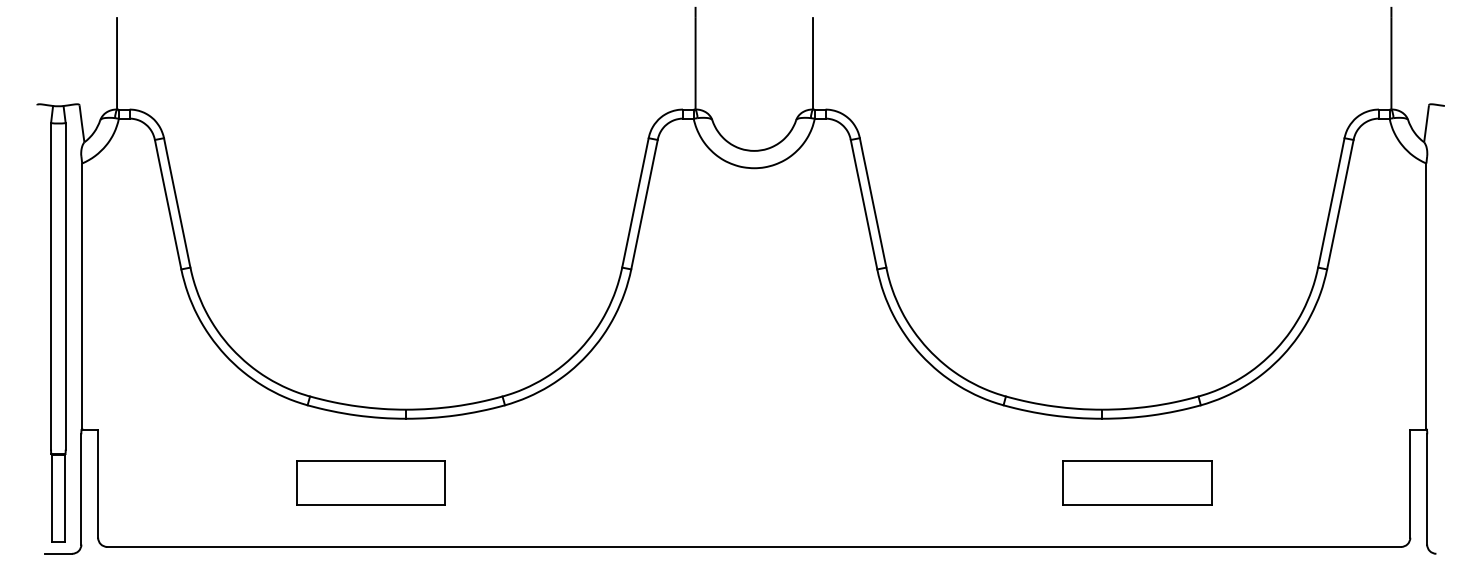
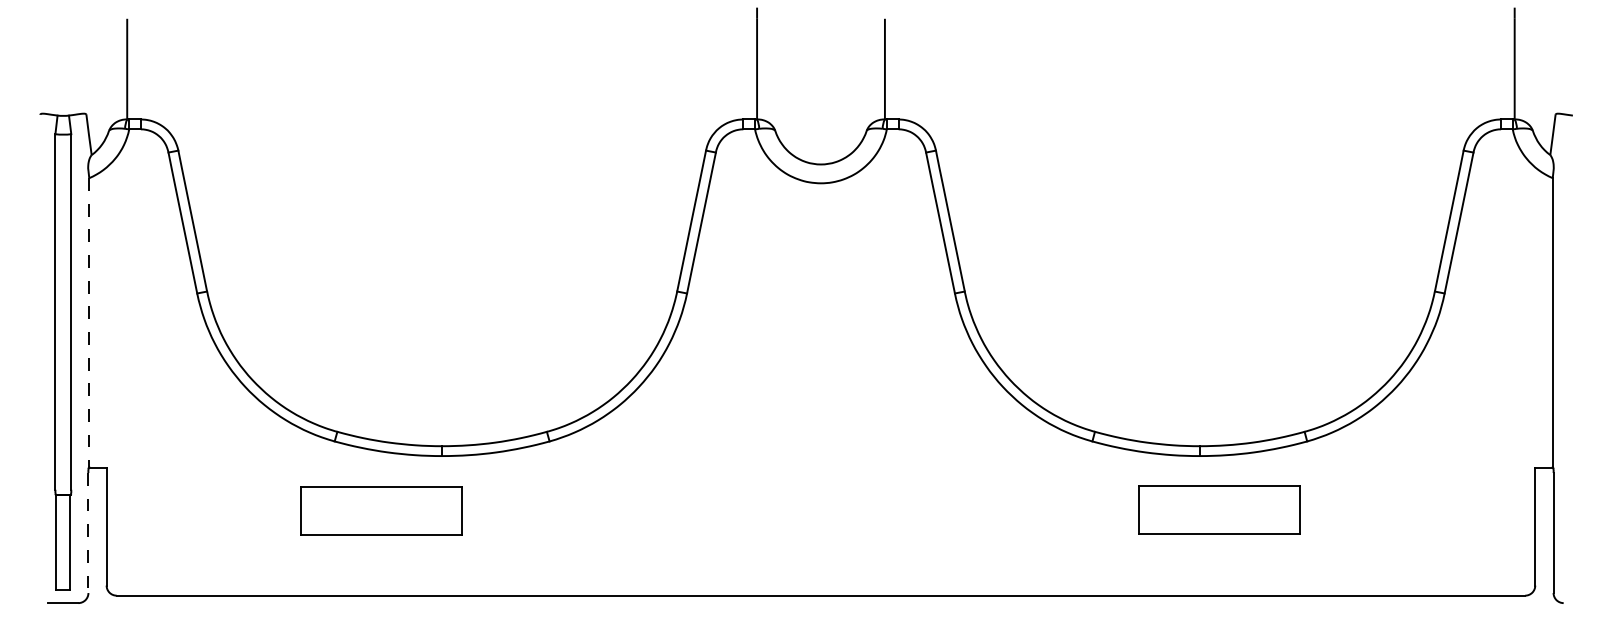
line: (82, 296) -> (89, 322), solid -> dashed
part: (370, 482) -> (381, 510), moved
part: (1137, 482) -> (1219, 509), moved
line: (81, 489) -> (88, 533), solid -> dashed

